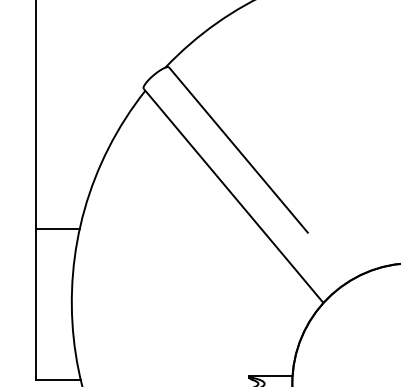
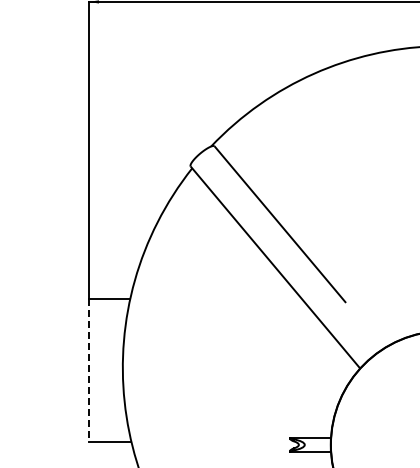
line: (35, 305) -> (88, 370), solid -> dashed

